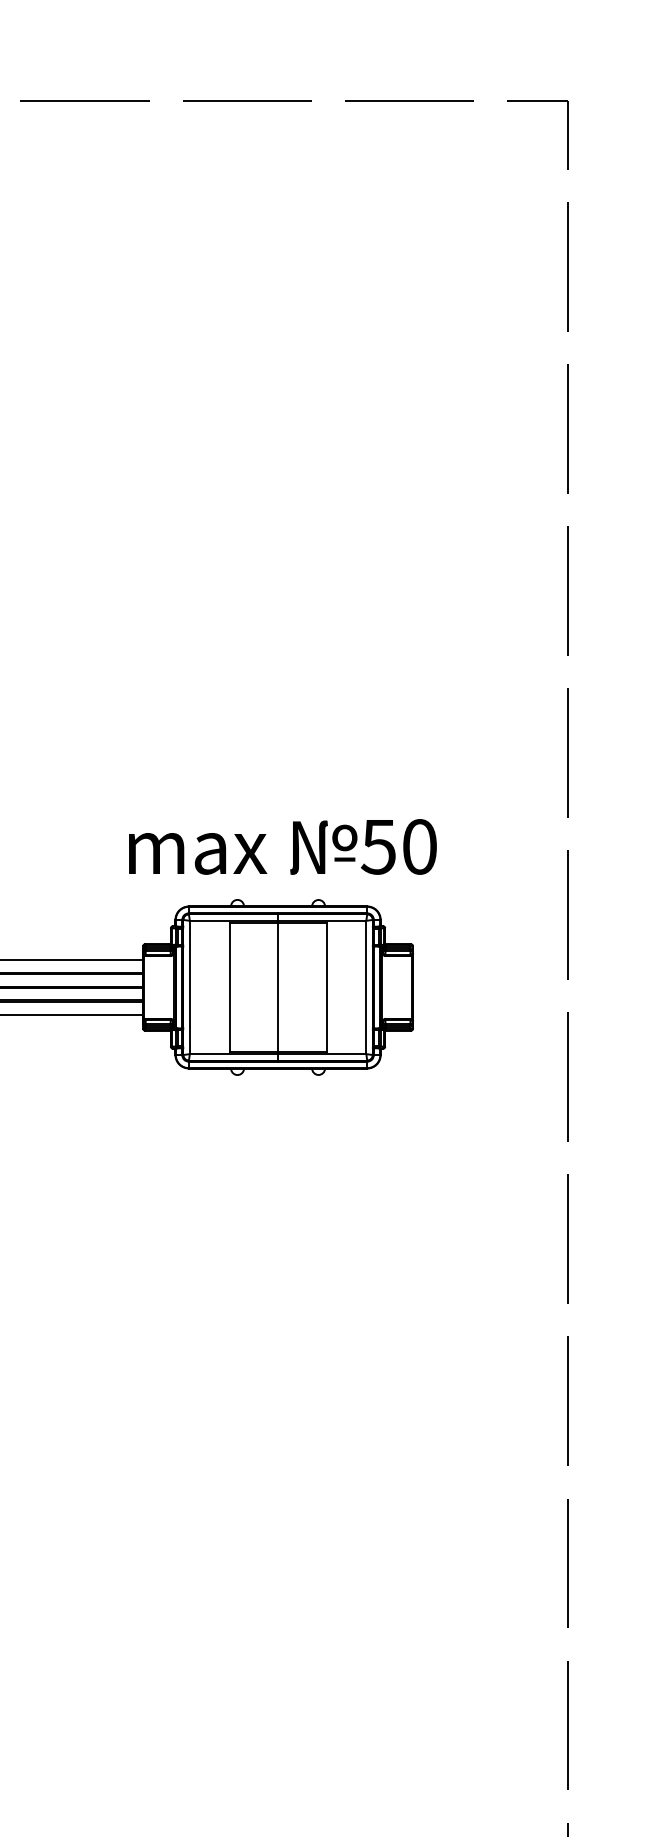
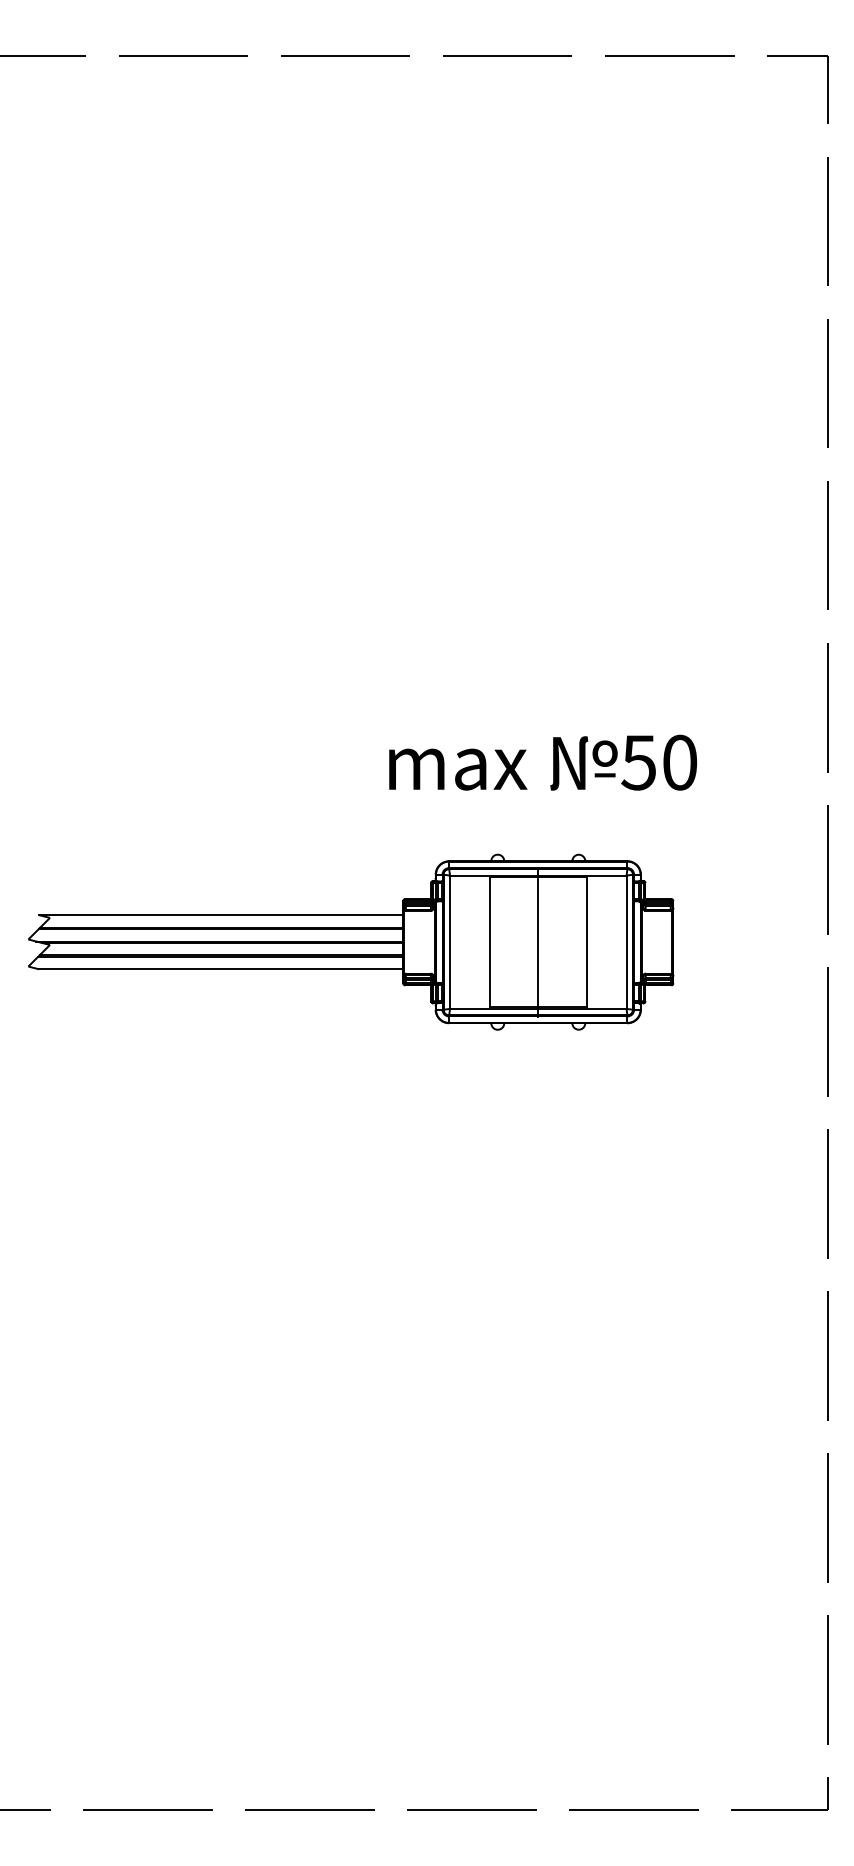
text: (282, 846) -> (542, 762), moved

